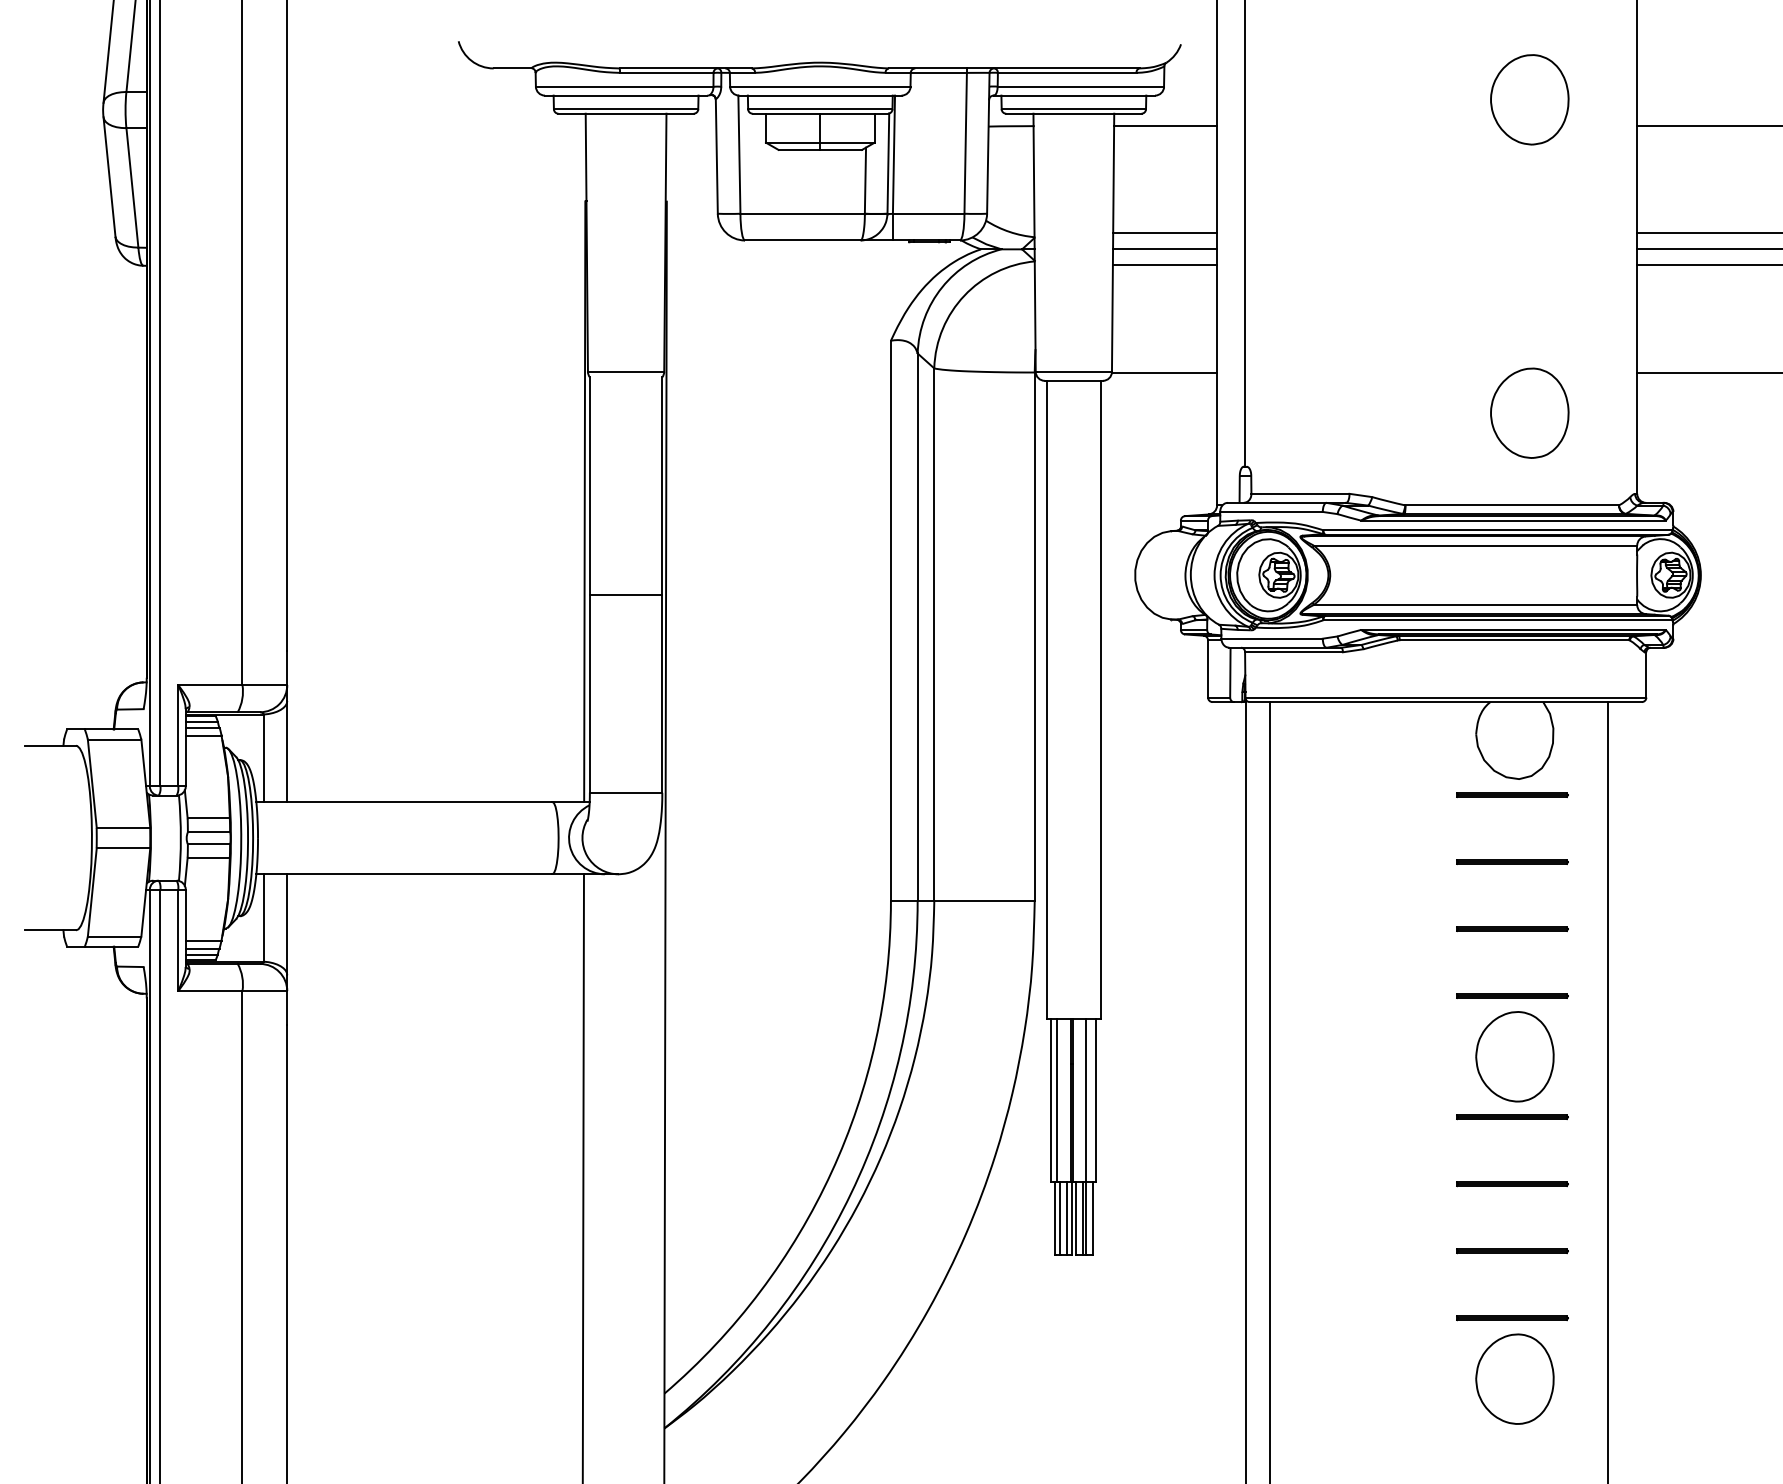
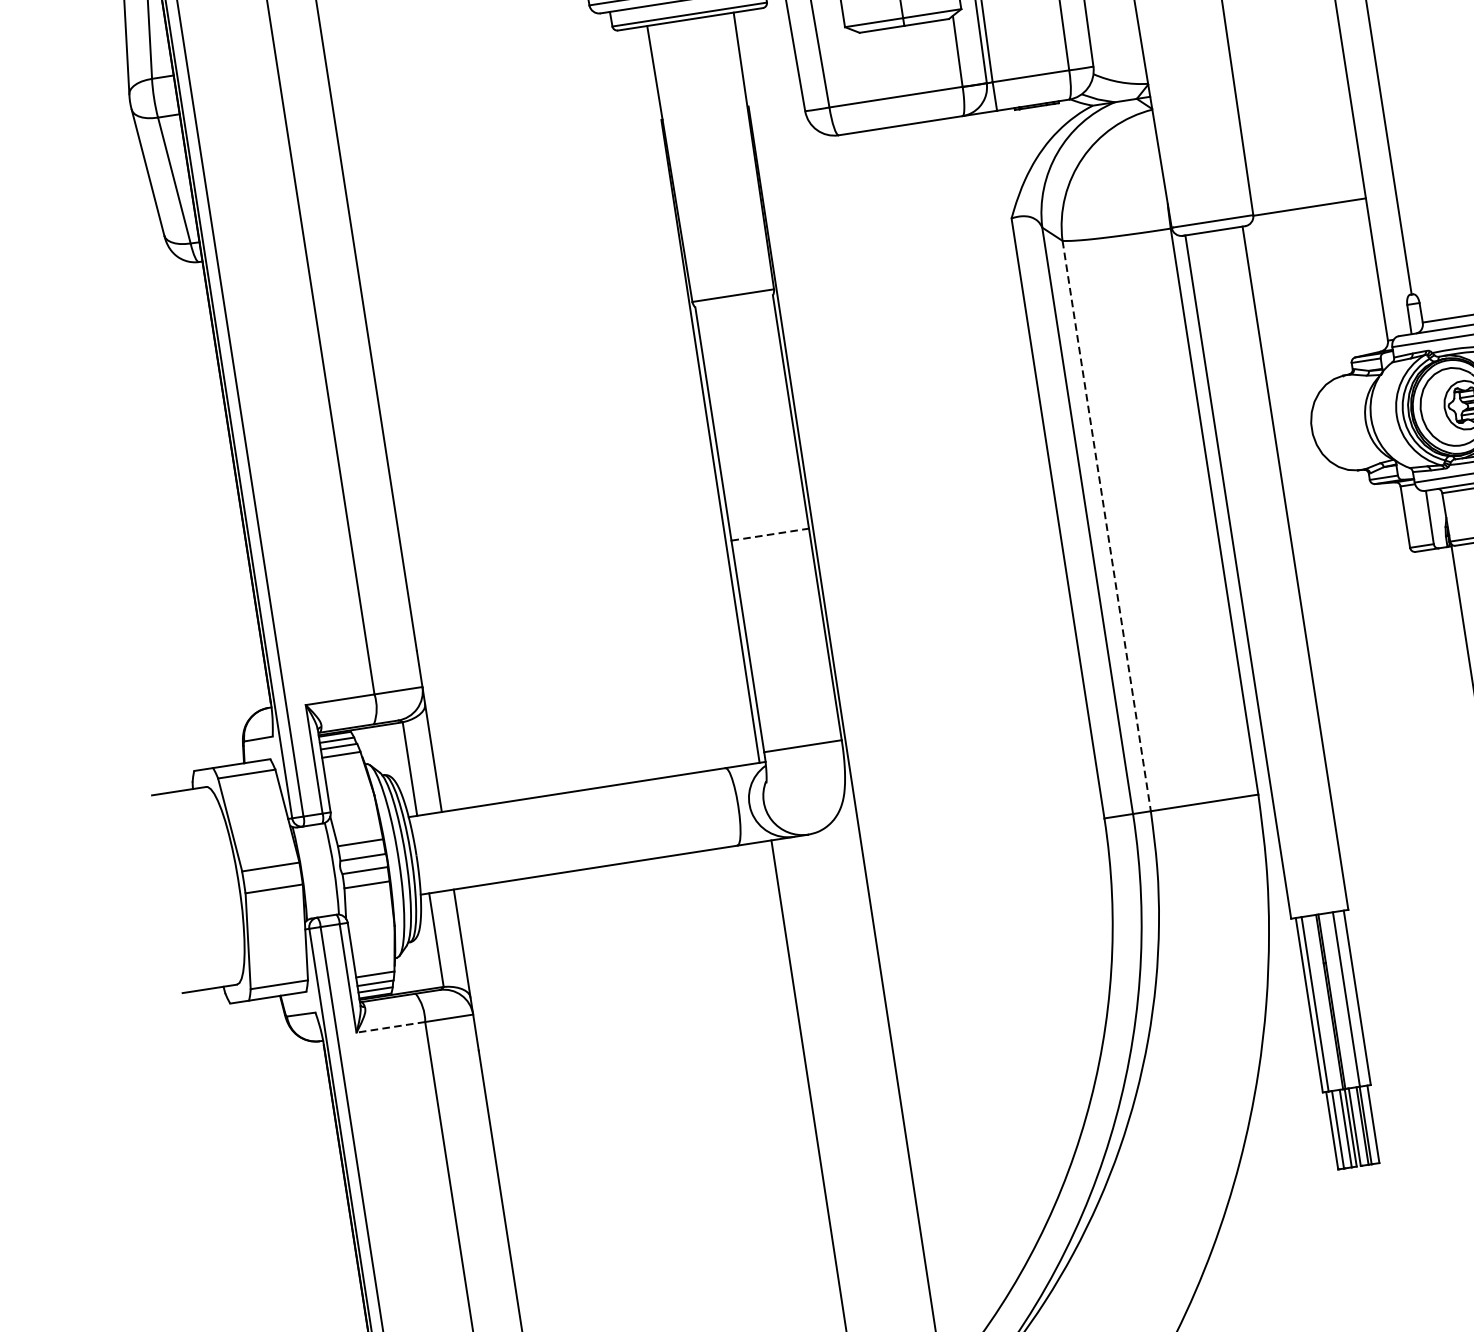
line: (1165, 233) -> (1287, 58), removed
line: (1165, 249) -> (1290, 75), removed
line: (1164, 265) -> (1291, 92), removed
line: (626, 595) -> (770, 534), solid -> dashed
line: (934, 635) -> (1107, 526), solid -> dashed
line: (209, 991) -> (390, 1027), solid -> dashed

